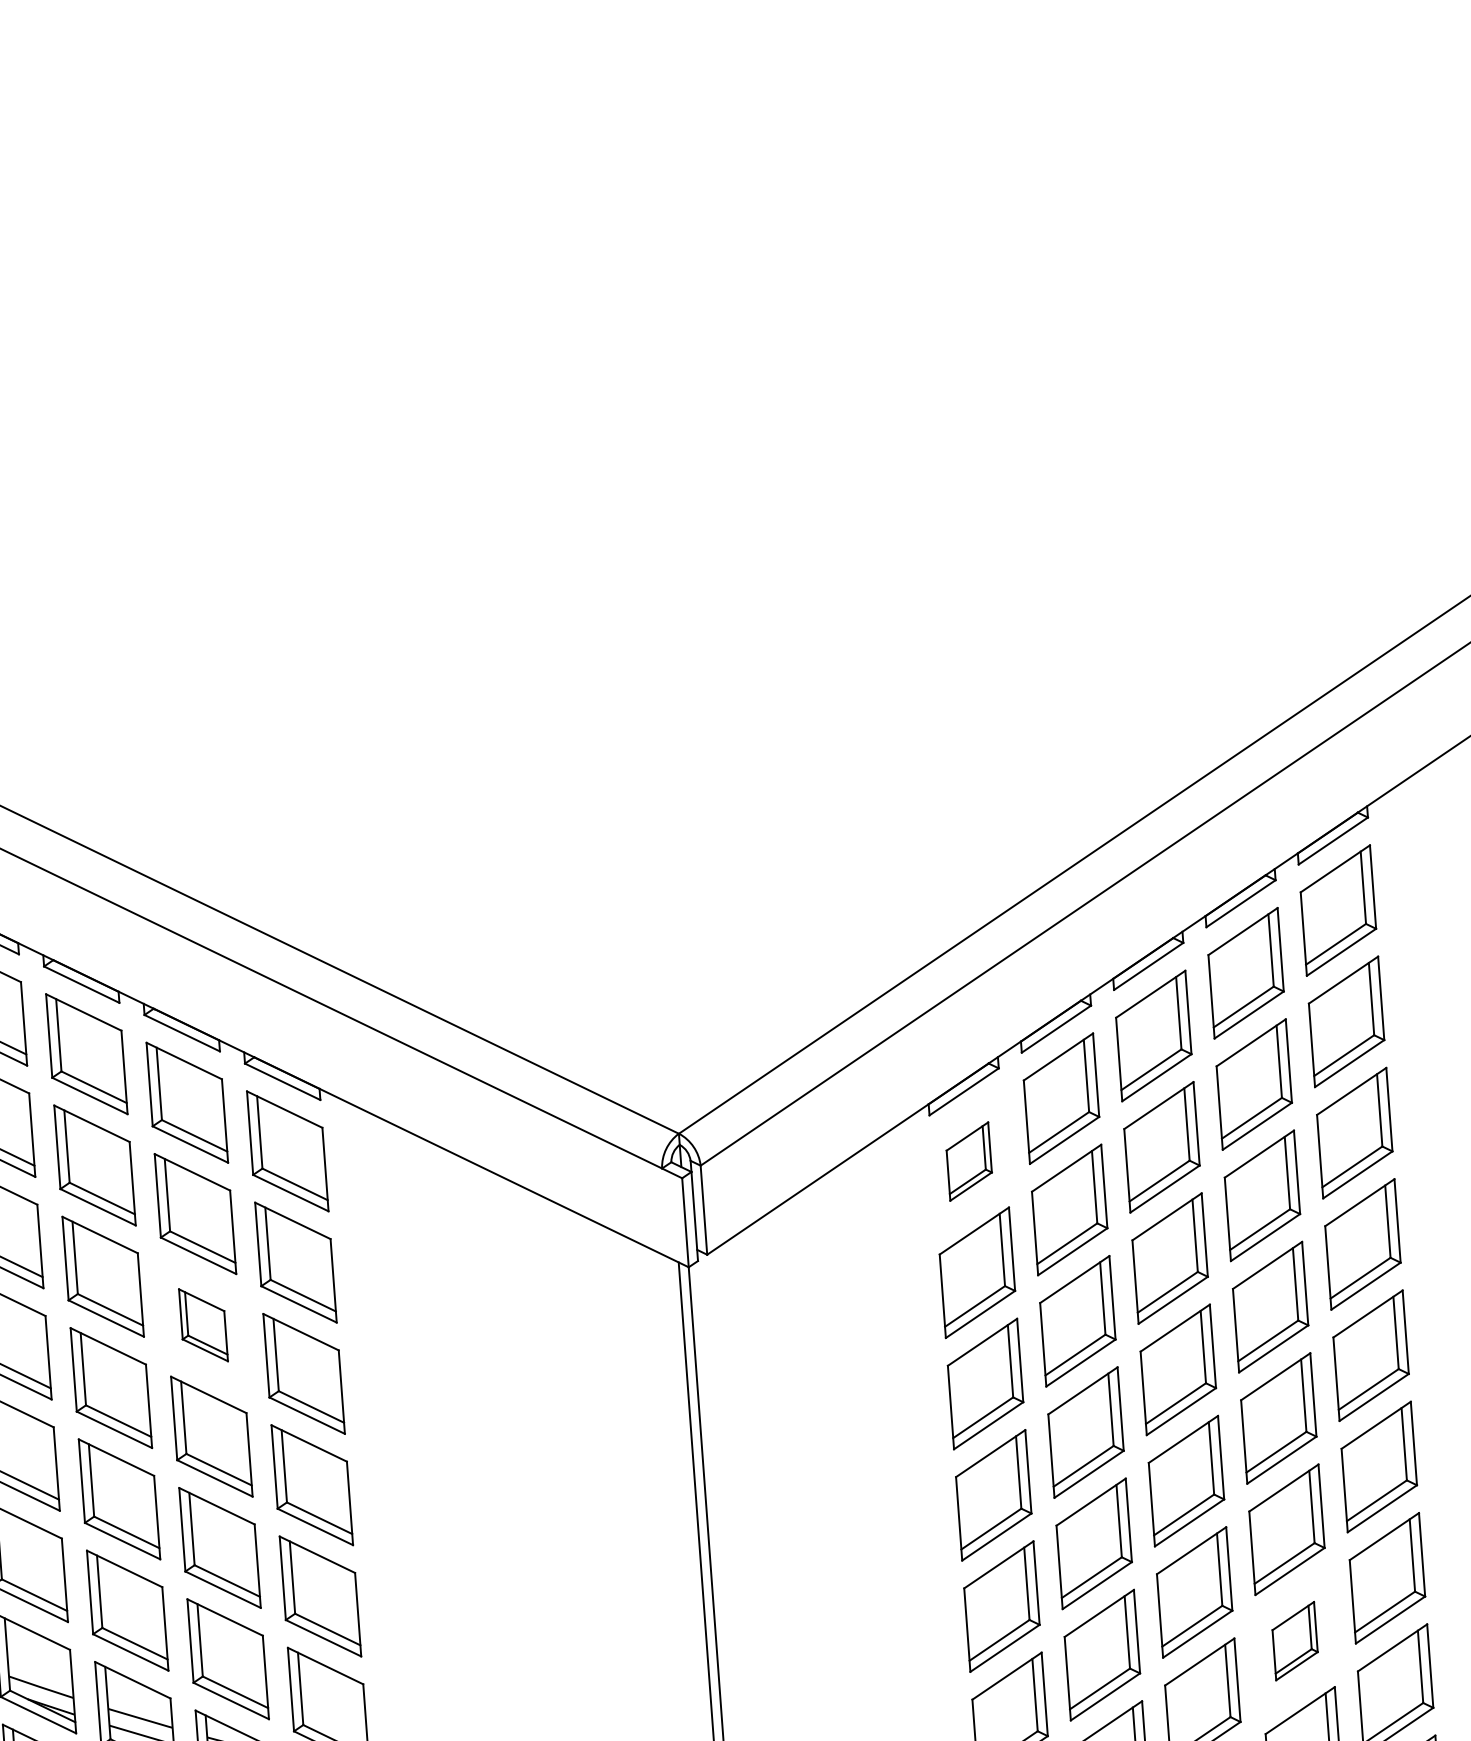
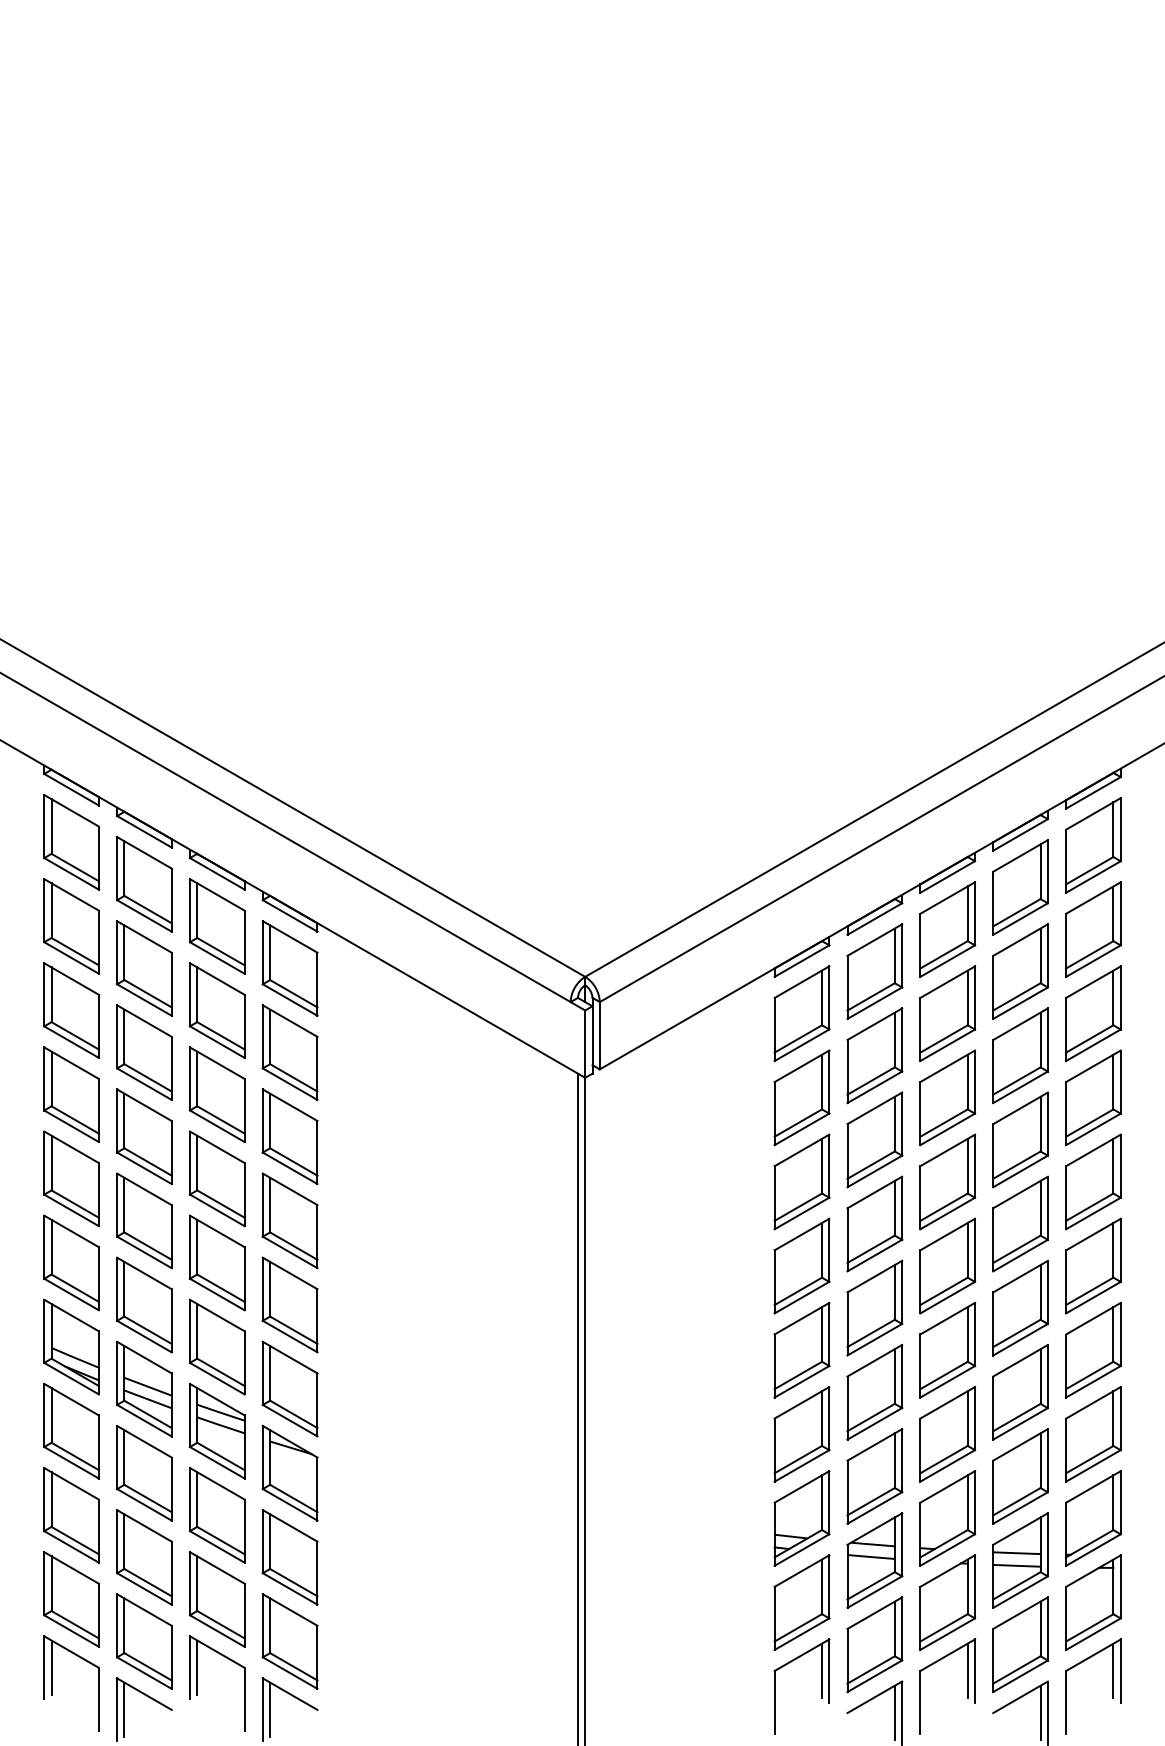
part: (968, 1161) -> (801, 1013), size x1.67
part: (202, 1325) -> (216, 1094), size x1.67
part: (1295, 1641) -> (1020, 1392), size x1.67

